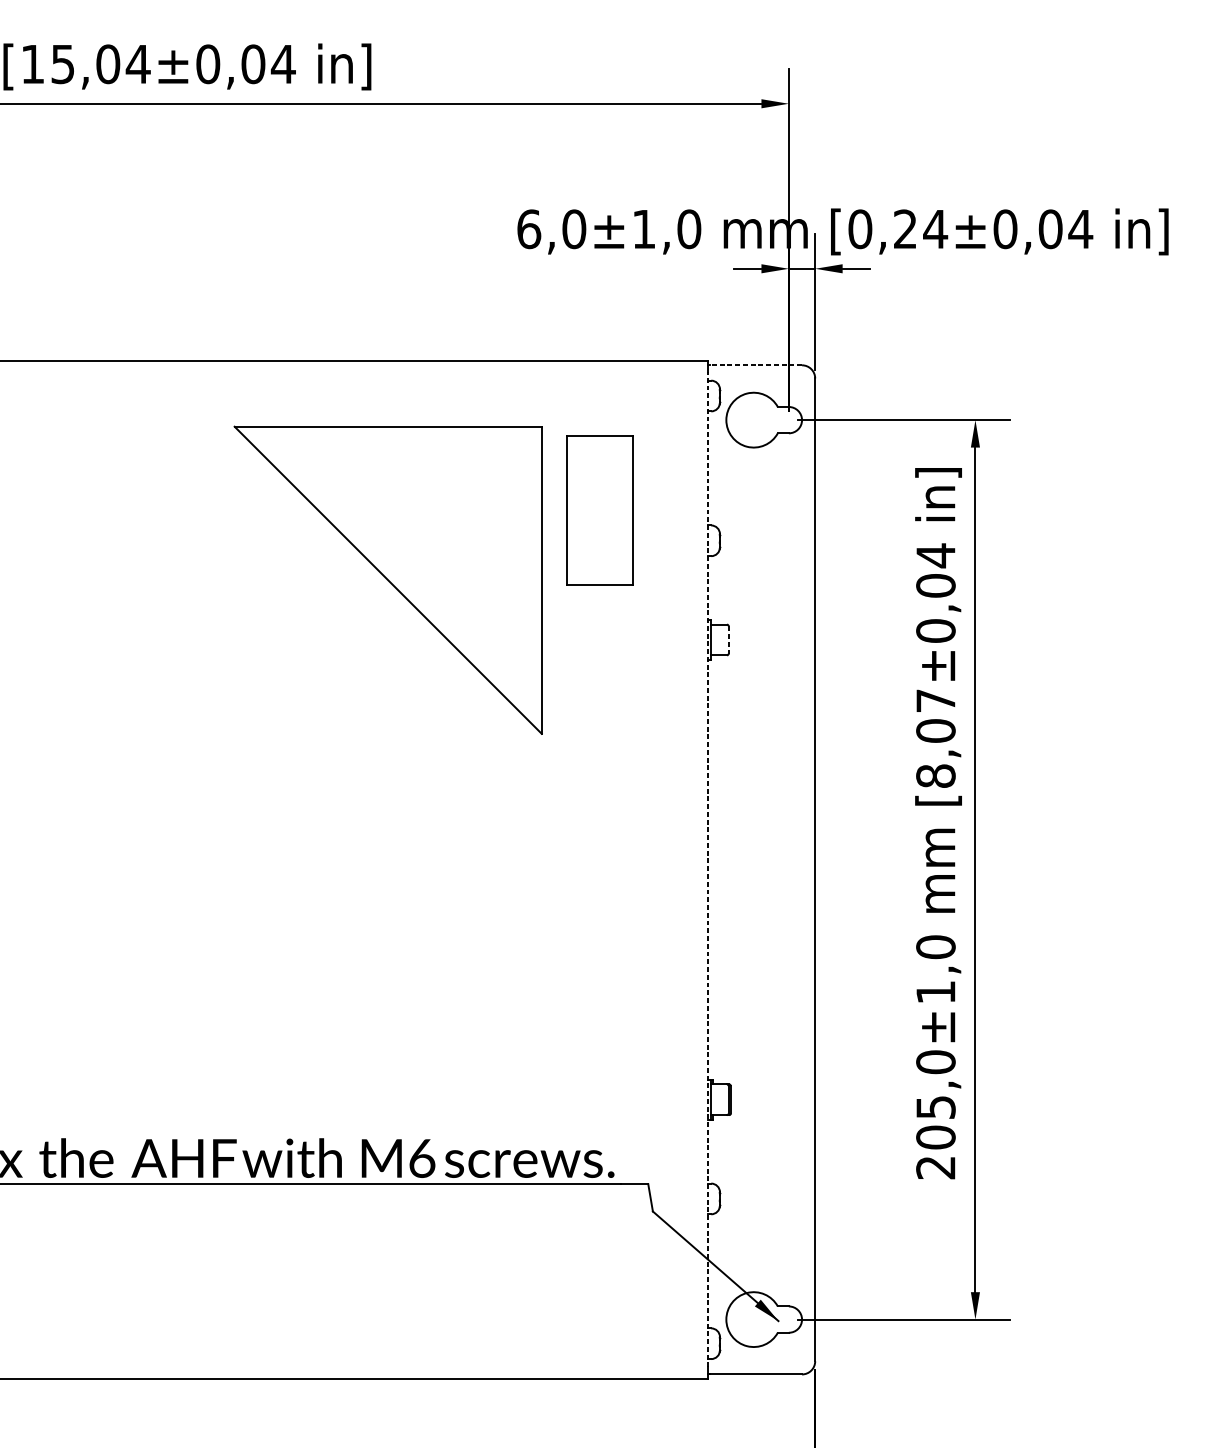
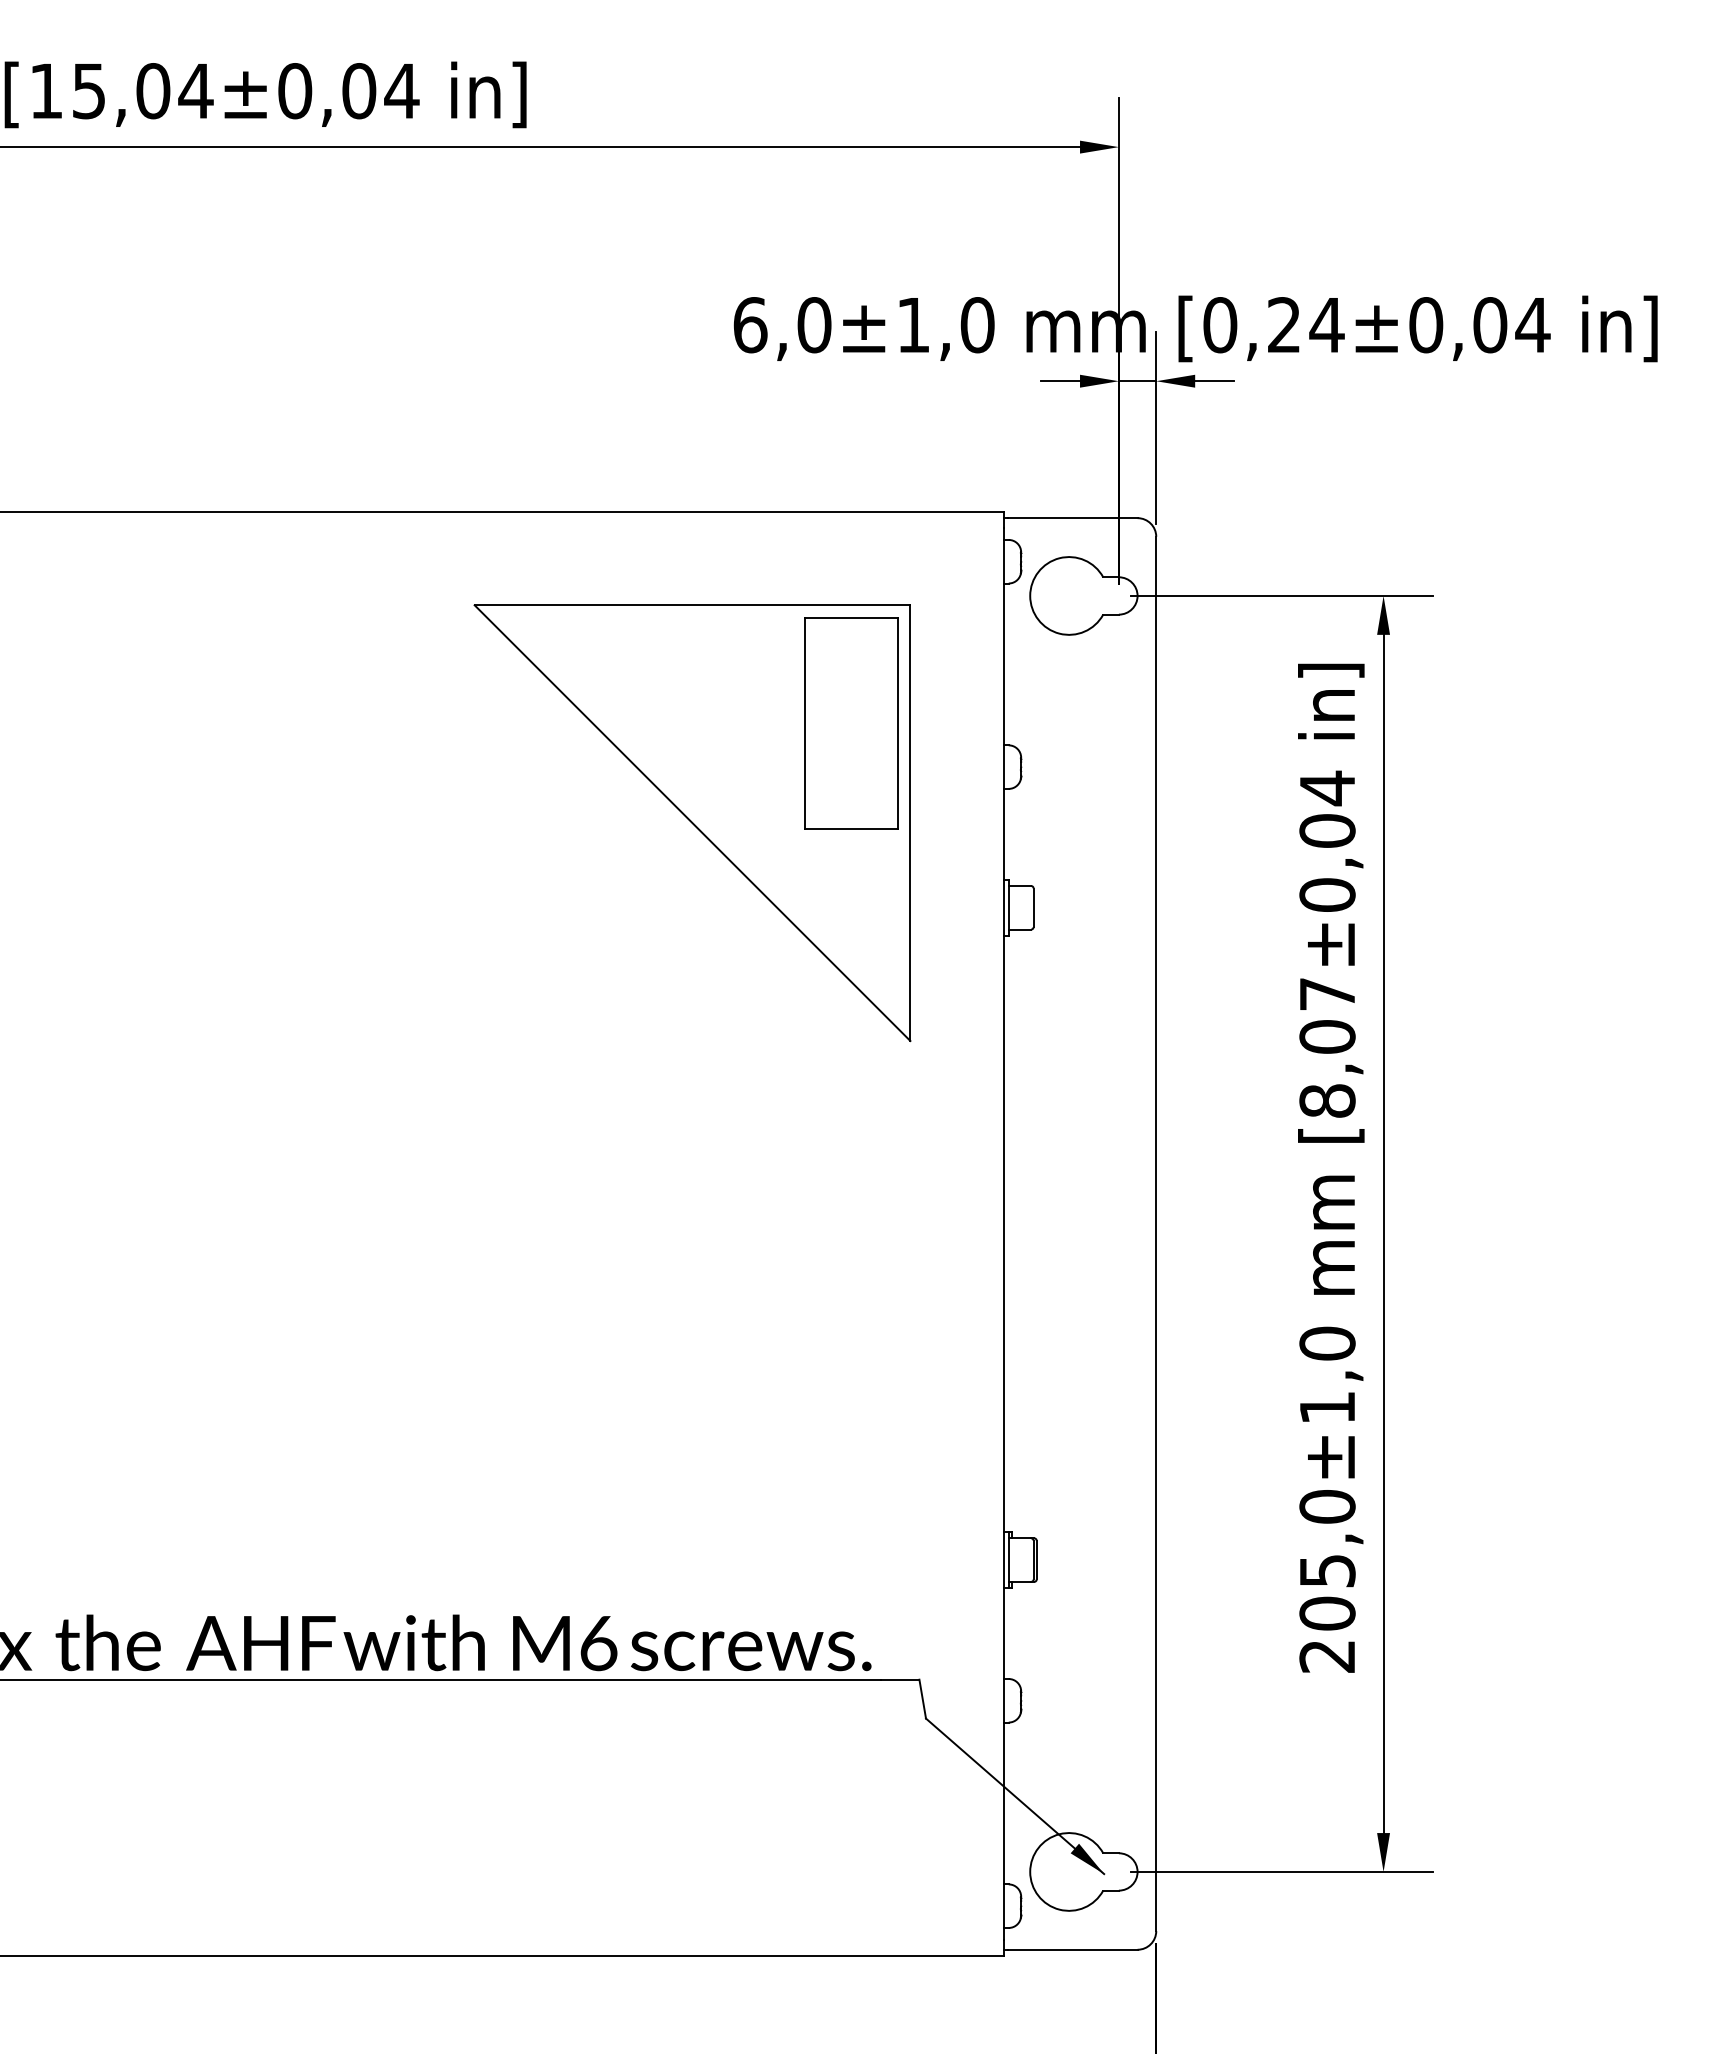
line: (756, 365) -> (1072, 518), dashed -> solid
part: (388, 580) -> (692, 823), moved
line: (728, 640) -> (1033, 908), dashed -> solid
line: (707, 869) -> (1003, 1233), dashed -> solid

